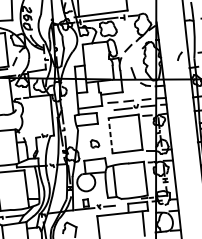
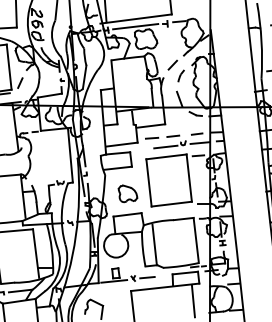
part: (179, 55) -> (180, 75), moved
line: (111, 135) -> (149, 182), dashed -> solid
part: (94, 143) -> (127, 193), size x1.67

